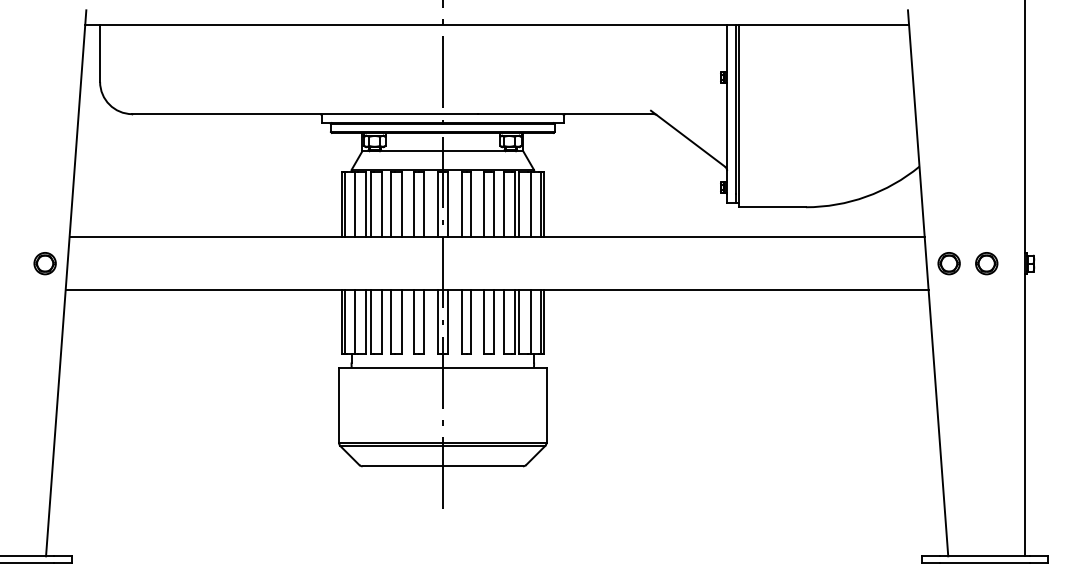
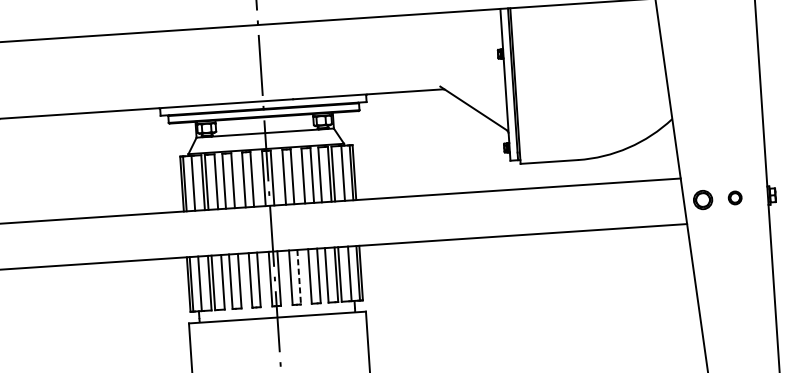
part: (986, 263) -> (734, 197), size x0.7
line: (471, 322) -> (299, 277), solid -> dashed

